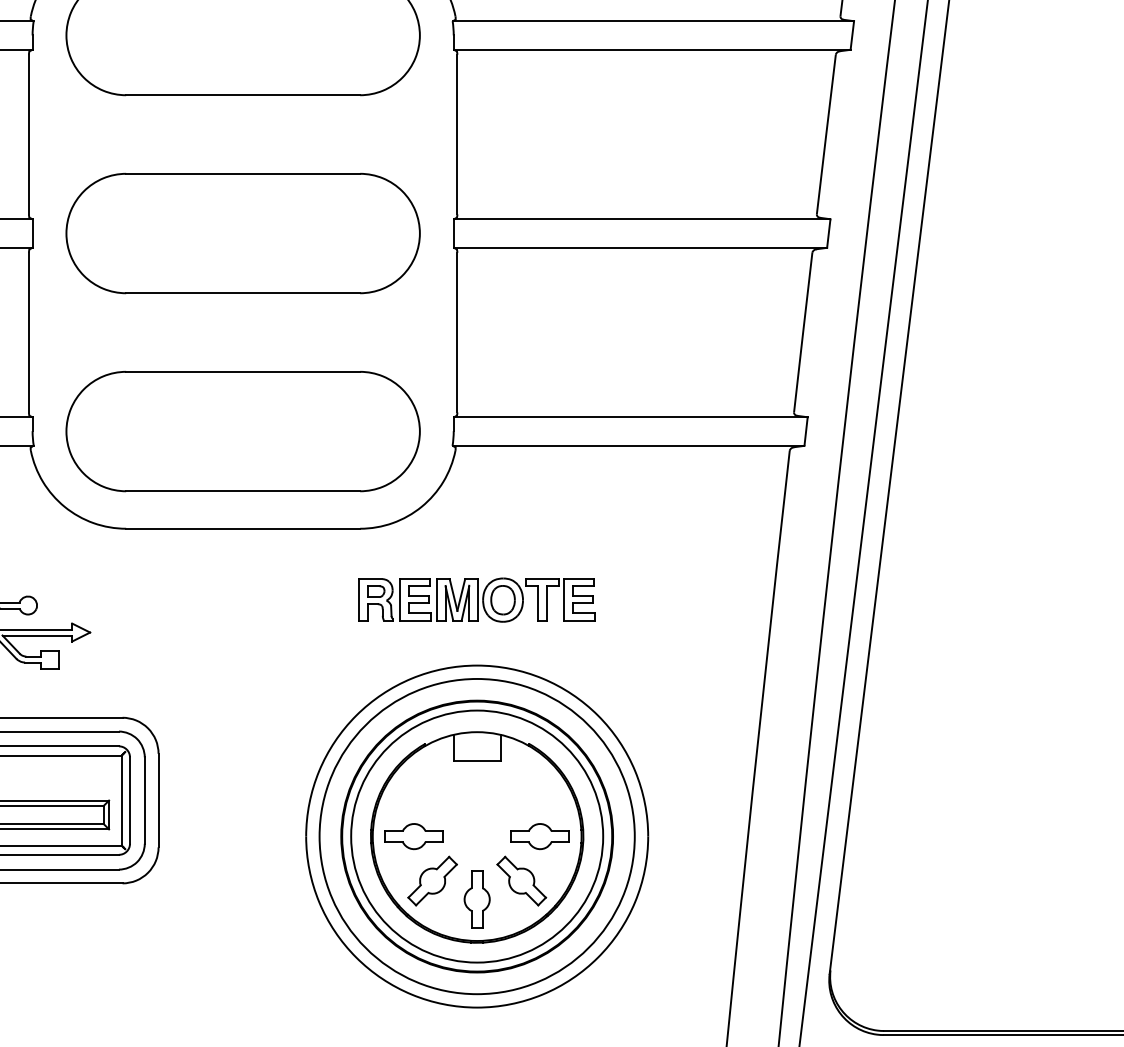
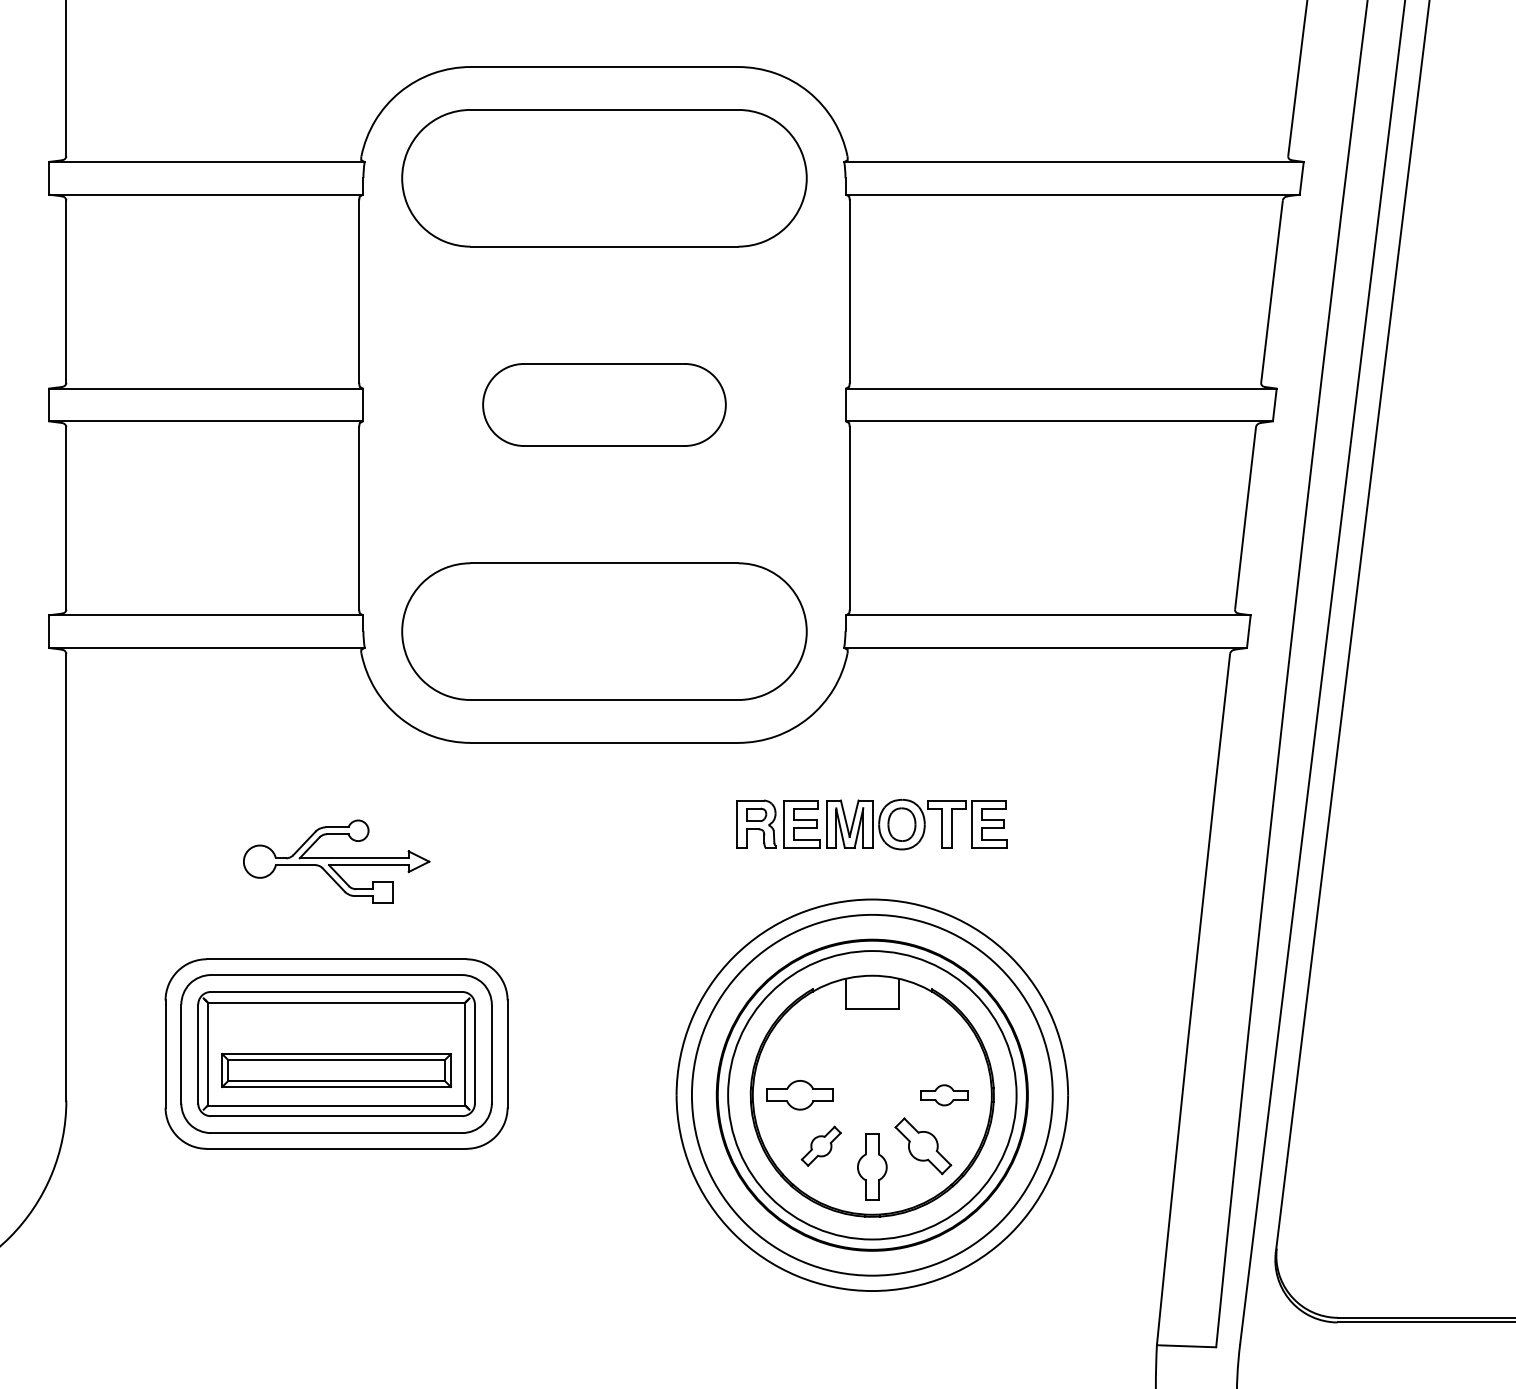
part: (243, 233) -> (604, 404), size x0.6
part: (540, 836) -> (944, 1095), size x0.7
part: (432, 881) -> (821, 1146), size x0.7

